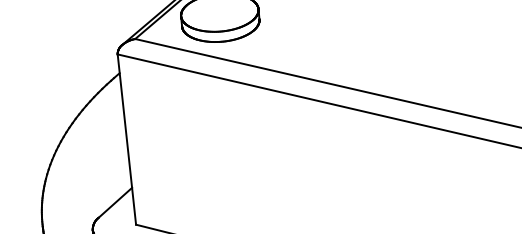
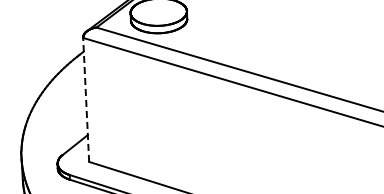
line: (127, 138) -> (86, 99), solid -> dashed

